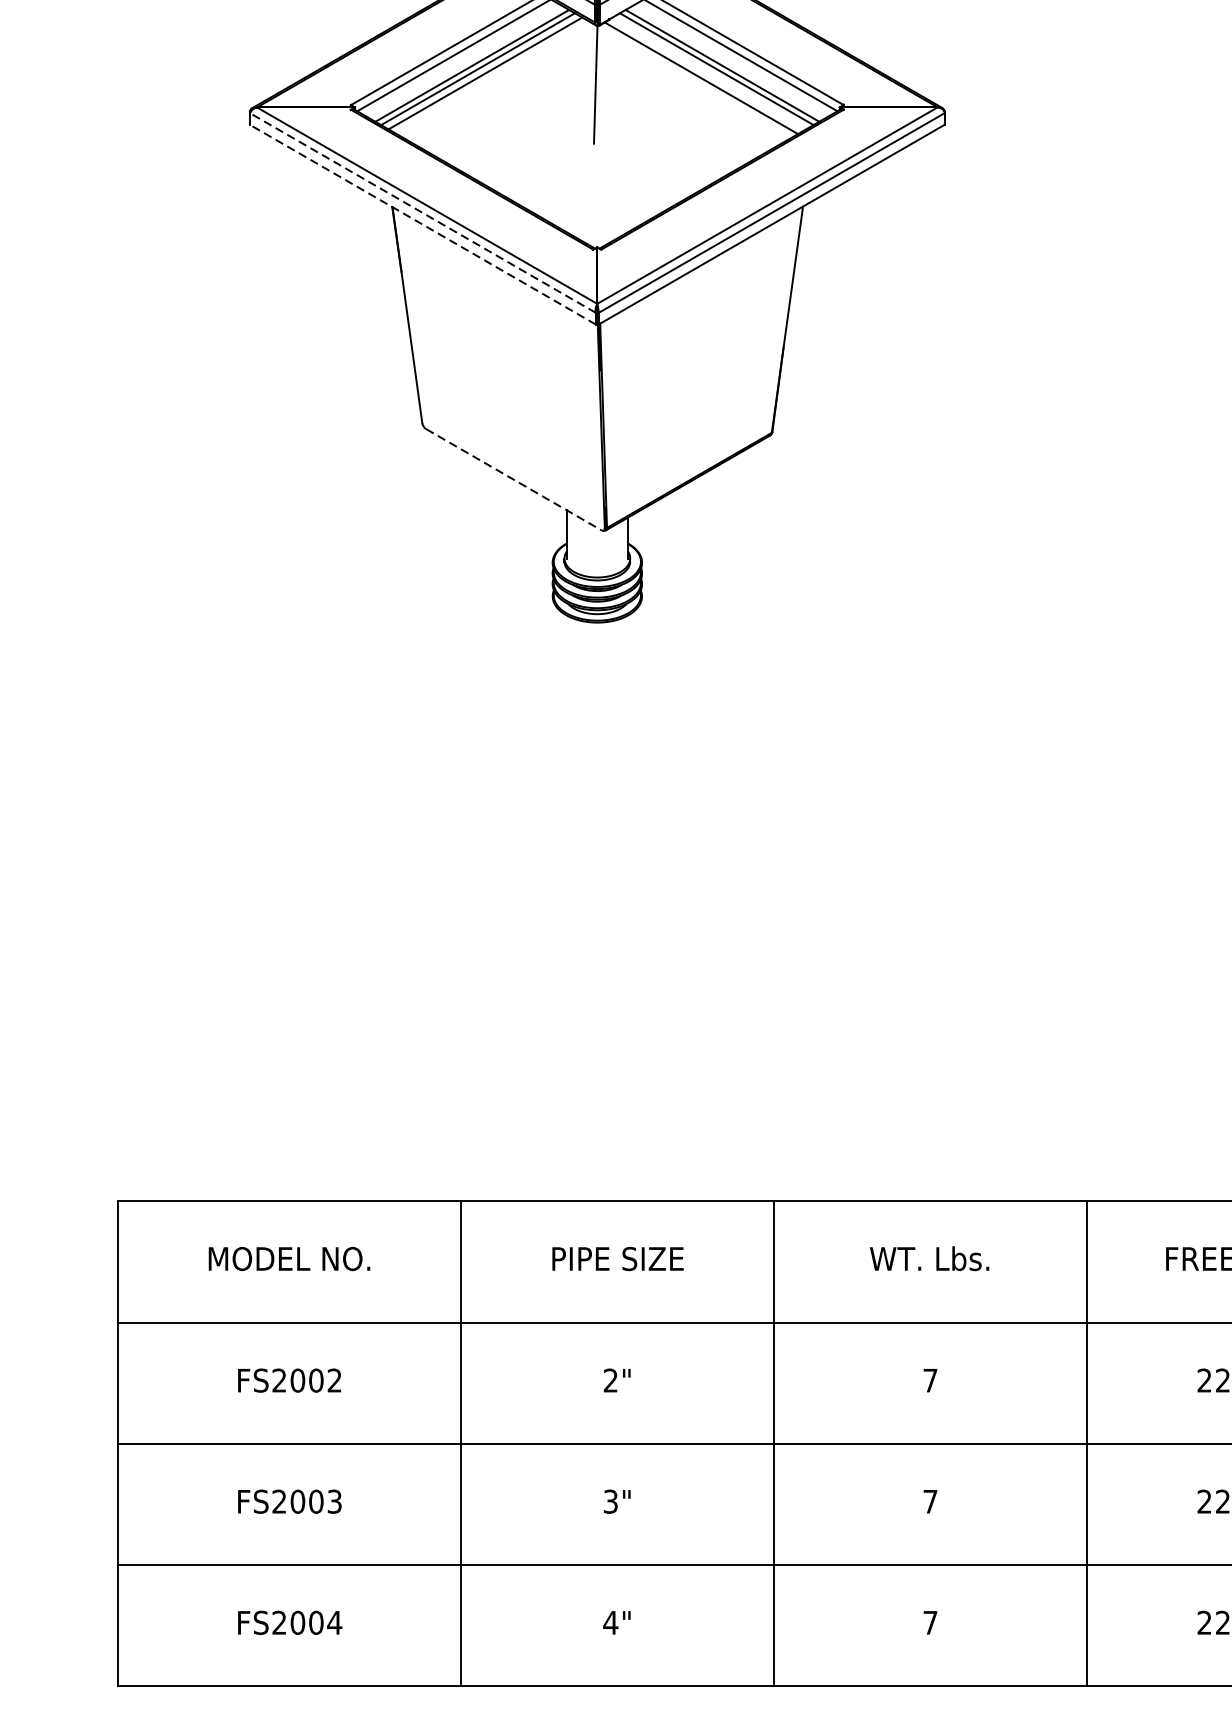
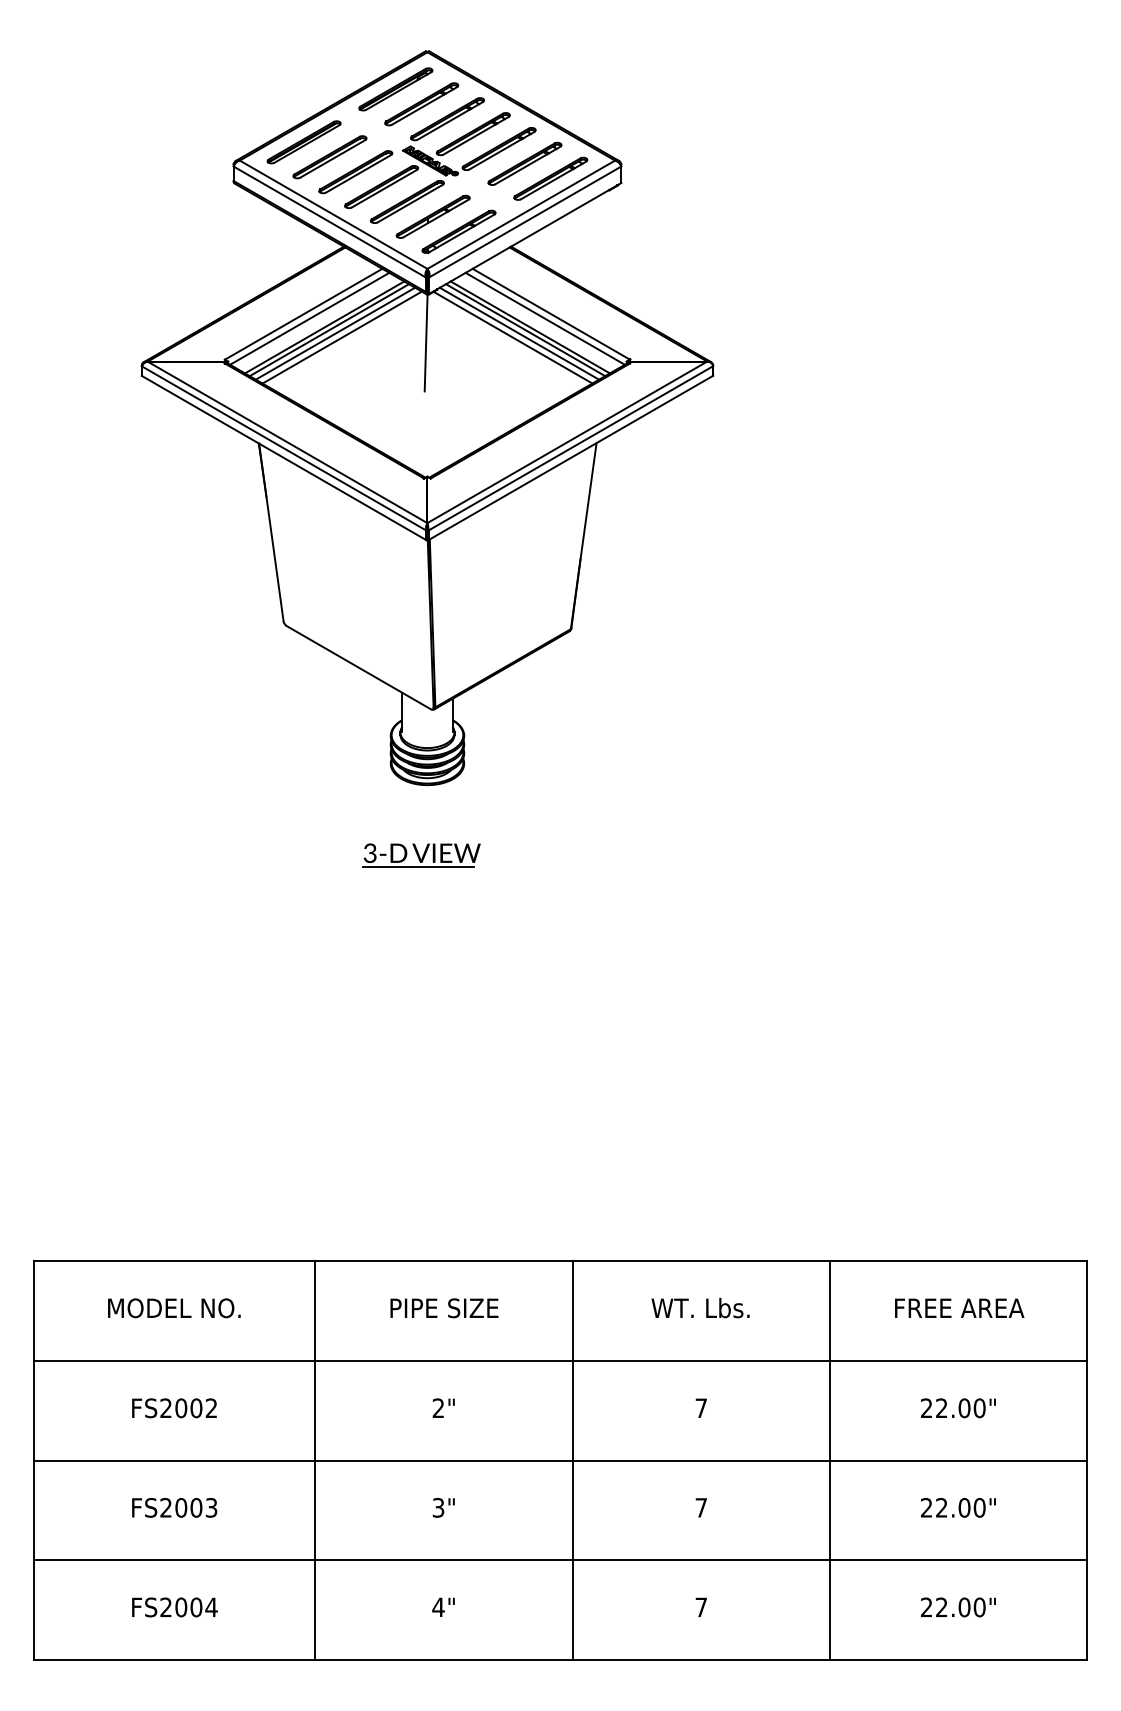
line: (709, 73) -> (519, 333), added
line: (492, 78) -> (341, 337), added
line: (422, 213) -> (283, 448), dashed -> solid
line: (422, 224) -> (283, 457), dashed -> solid
line: (514, 479) -> (359, 667), dashed -> solid
part: (590, 708) -> (421, 855), added

